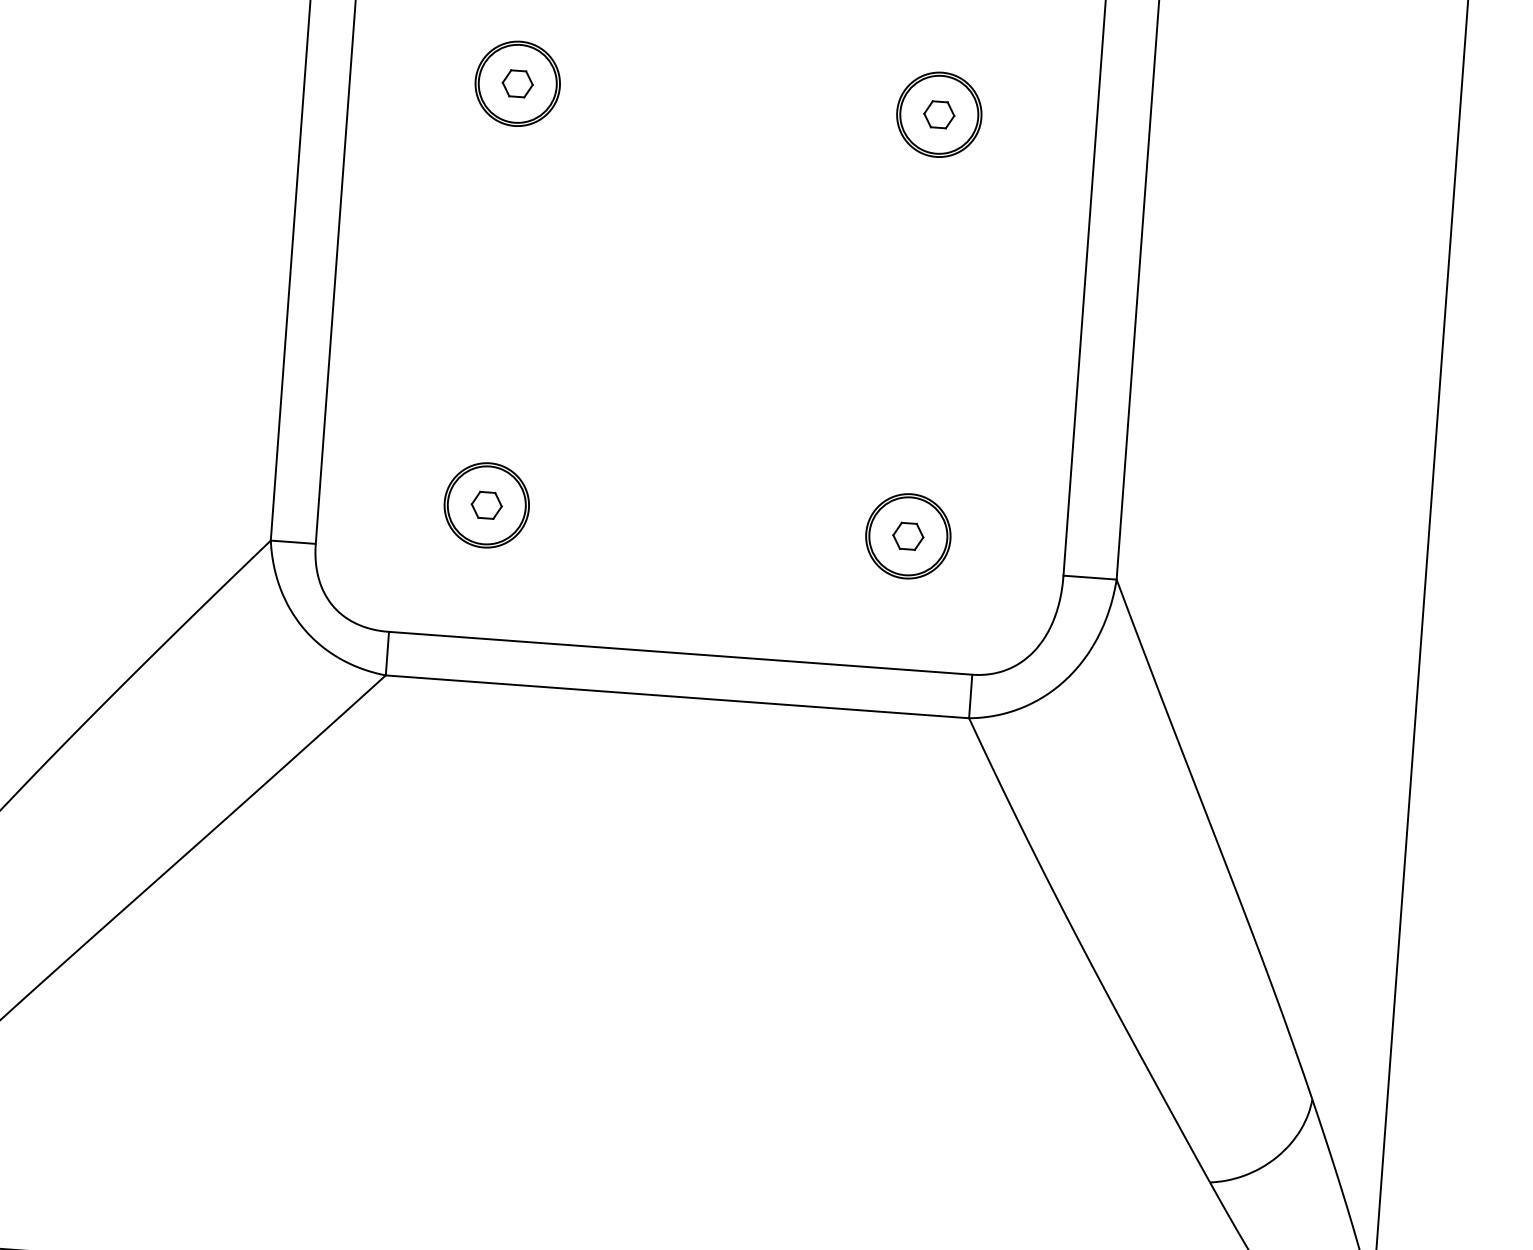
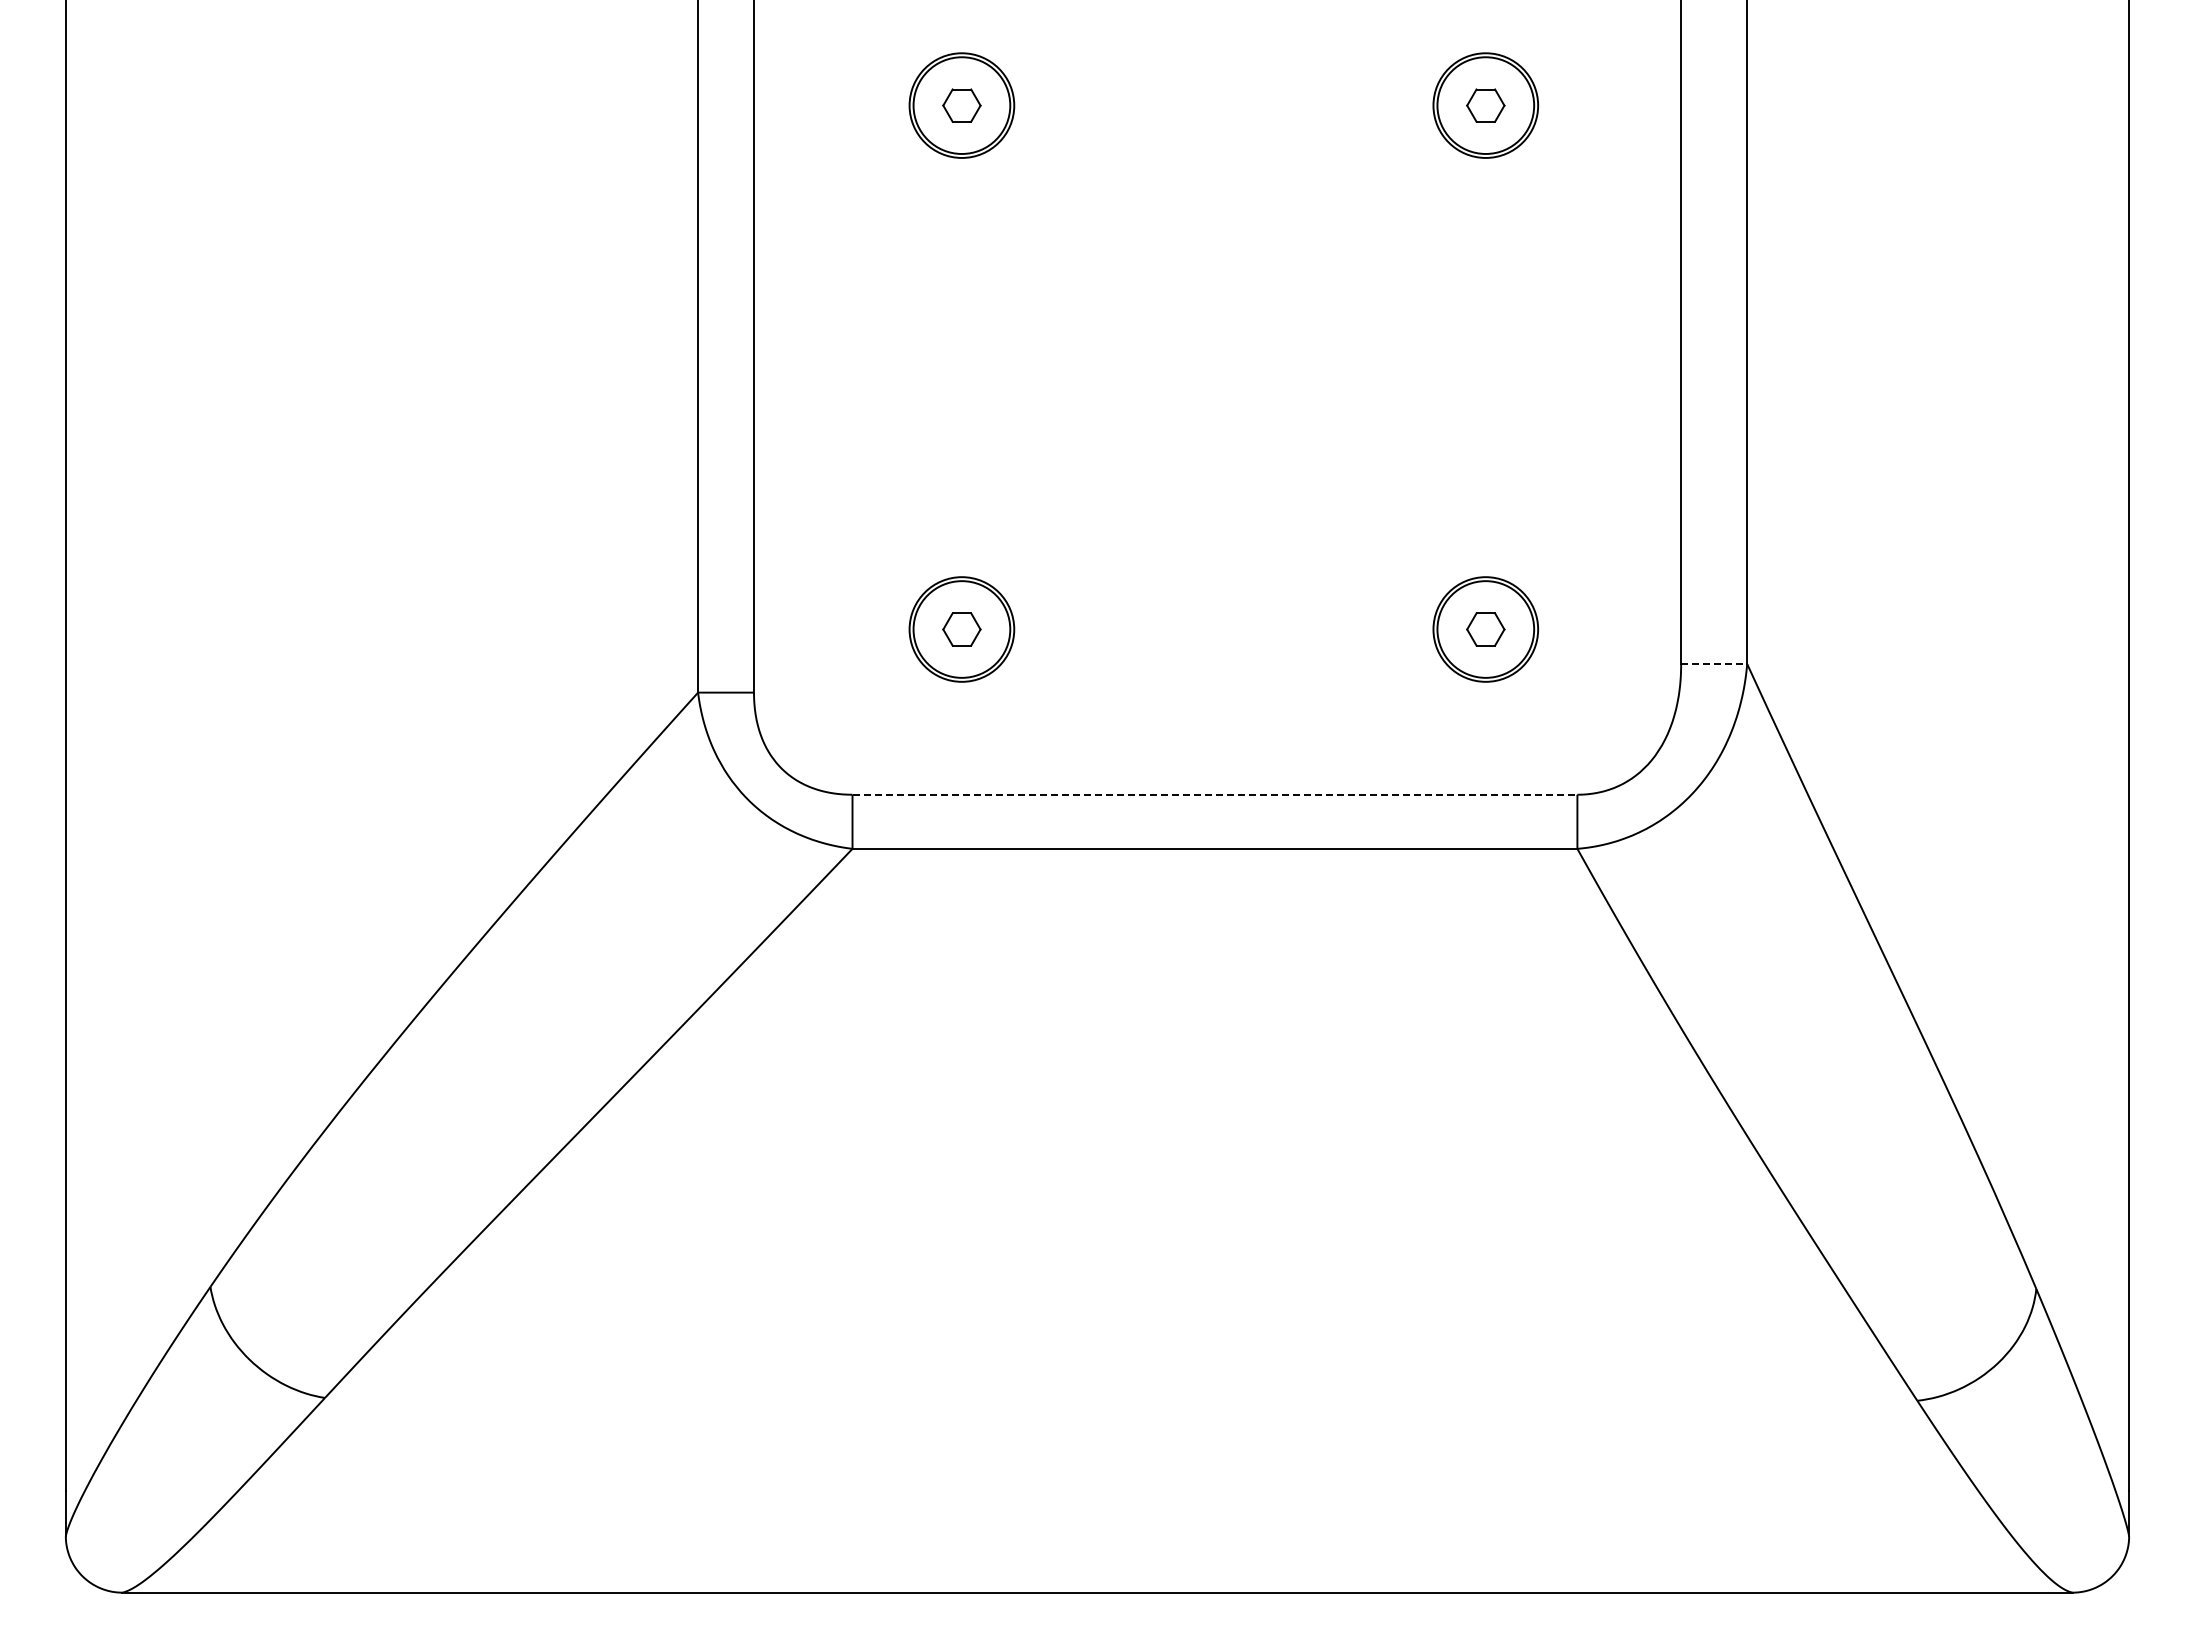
line: (1090, 578) -> (1714, 664), solid -> dashed
line: (681, 653) -> (1215, 794), solid -> dashed

